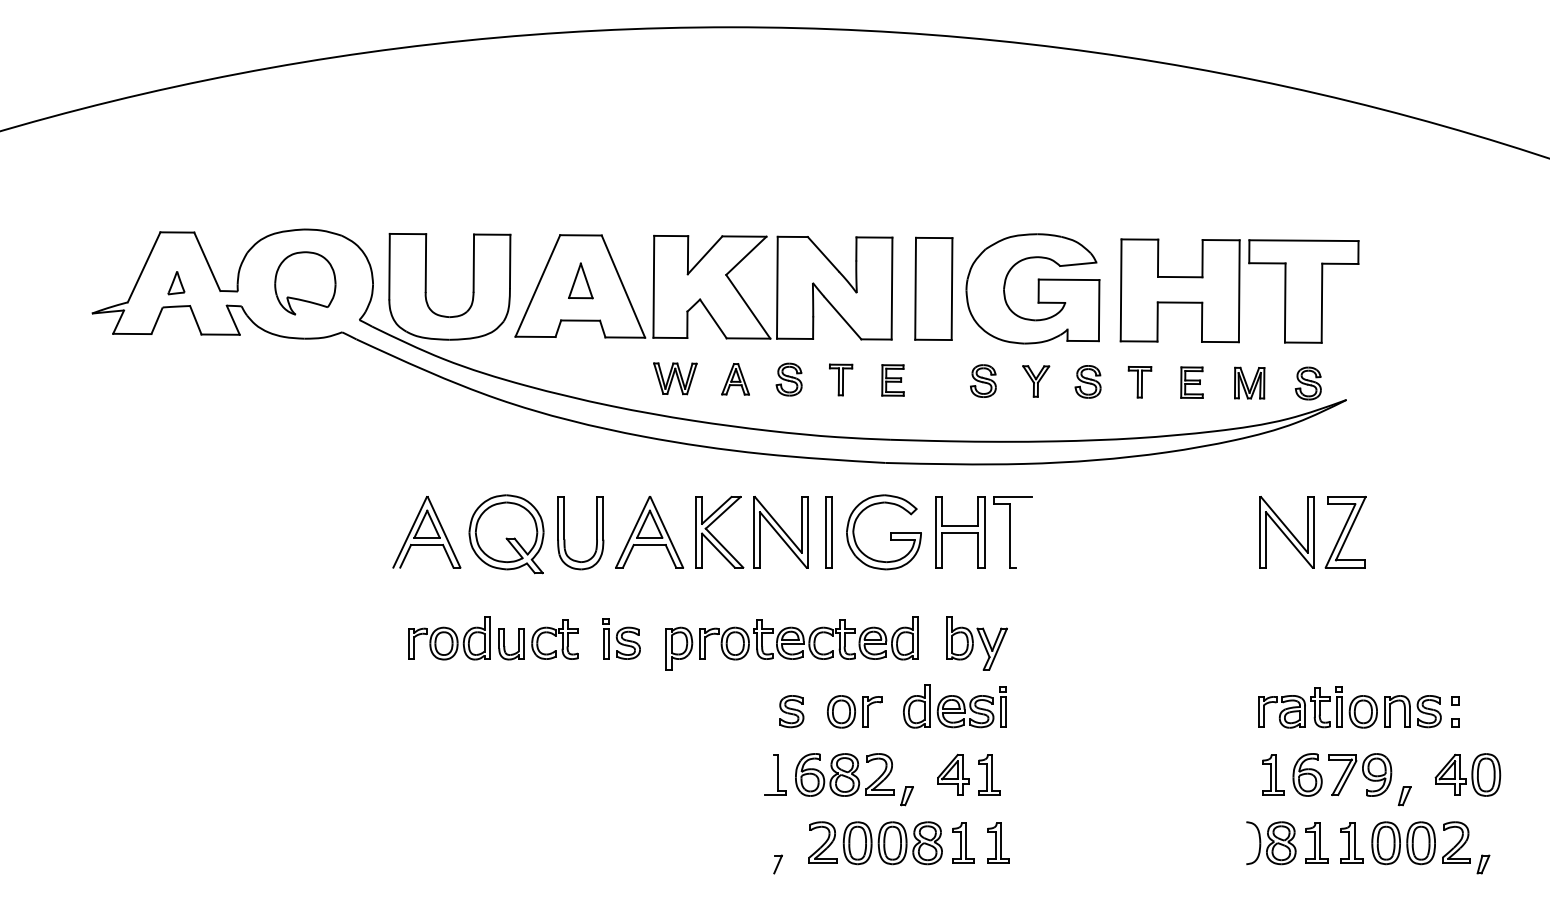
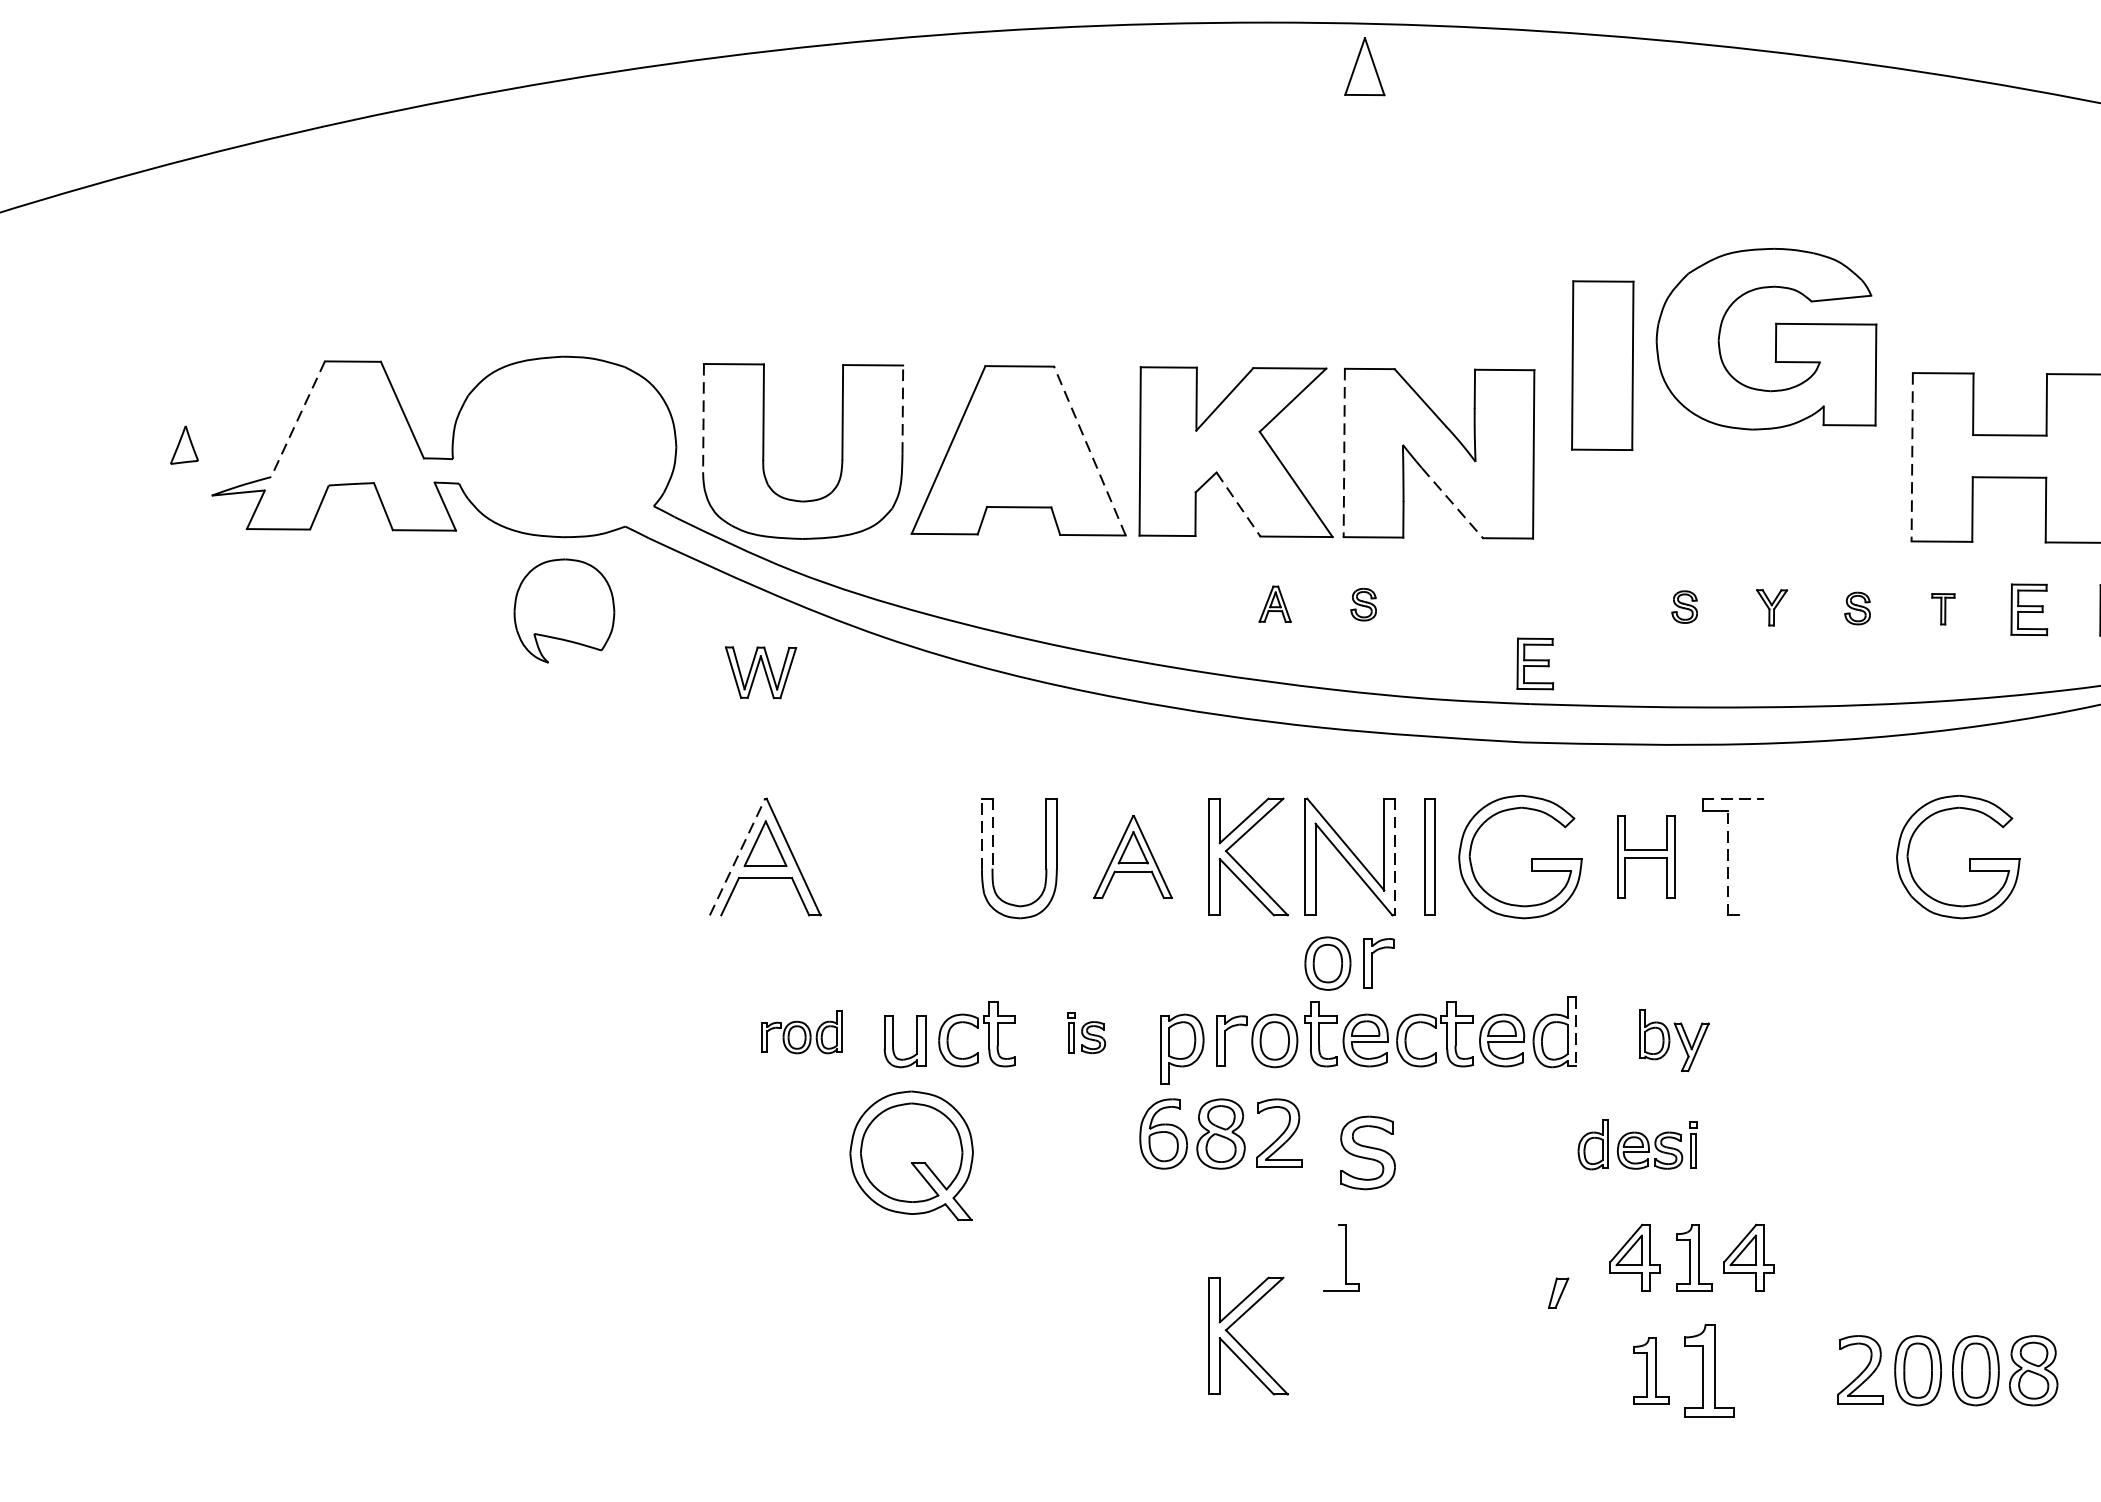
line: (510, 261) -> (903, 409), solid -> dashed
line: (389, 266) -> (703, 417), solid -> dashed
line: (144, 267) -> (298, 419), solid -> dashed
part: (580, 280) -> (1364, 65), moved
part: (176, 283) -> (184, 445), moved
part: (305, 283) -> (564, 611), moved
line: (623, 286) -> (1090, 450), solid -> dashed
line: (777, 287) -> (1344, 452), solid -> dashed
part: (933, 288) -> (1602, 364), moved
part: (1032, 288) -> (1765, 338), moved
line: (1121, 290) -> (1912, 457), solid -> dashed
line: (843, 318) -> (1453, 503), solid -> dashed
line: (713, 319) -> (1238, 505), solid -> dashed
part: (675, 378) -> (761, 672), moved
part: (735, 379) -> (1275, 604), size x0.7
part: (788, 379) -> (1362, 604), size x0.6
part: (841, 379) -> (1450, 604), removed
part: (892, 380) -> (1534, 664), moved
part: (983, 380) -> (1684, 606), size x0.6
part: (1036, 381) -> (1772, 607), size x0.7
part: (1087, 381) -> (1856, 607), size x0.6
part: (1139, 382) -> (1942, 609), size x0.6
line: (1013, 497) -> (1734, 799), solid -> dashed
line: (558, 517) -> (982, 832), solid -> dashed
line: (564, 518) -> (992, 834), solid -> dashed
line: (410, 531) -> (738, 855), solid -> dashed
part: (649, 532) -> (1132, 857), size x0.7
line: (807, 532) -> (1394, 857), solid -> dashed
part: (960, 532) -> (1646, 857), size x0.7
part: (1155, 532) -> (1969, 857), added
part: (506, 534) -> (911, 1156), moved
line: (1009, 535) -> (1727, 862), solid -> dashed
line: (917, 637) -> (1575, 1030), solid -> dashed
part: (449, 638) -> (802, 1032), size x0.6
part: (621, 638) -> (1086, 1032), size x0.6
part: (976, 643) -> (1673, 1040), size x0.7
part: (954, 706) -> (1636, 1144), size x0.7
part: (791, 711) -> (1367, 1153), size x1.4
part: (854, 711) -> (1349, 963), moved
part: (844, 774) -> (1220, 1133), moved
part: (1022, 774) -> (1749, 1257), added
part: (714, 826) -> (1240, 1343), added
part: (998, 842) -> (1709, 1369), size x1.4
part: (875, 843) -> (1947, 1371), moved
part: (777, 864) -> (1344, 1405), removed

